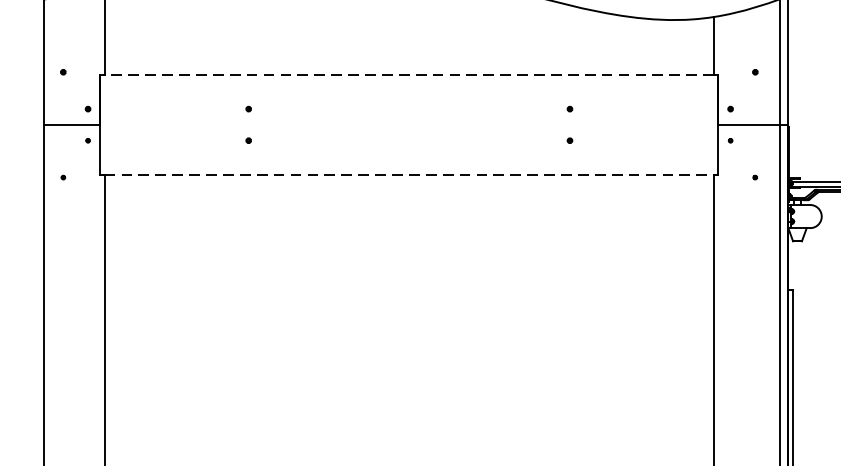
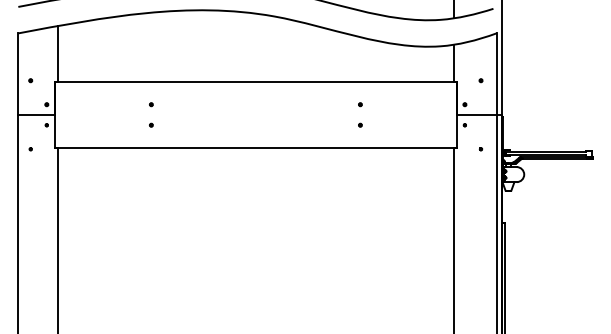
line: (408, 75) -> (255, 82), dashed -> solid
line: (410, 174) -> (256, 147), dashed -> solid

